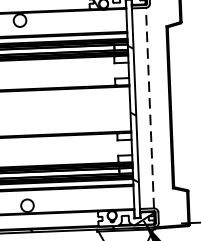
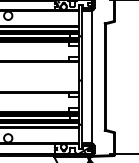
line: (149, 107) -> (91, 76), dashed -> solid

